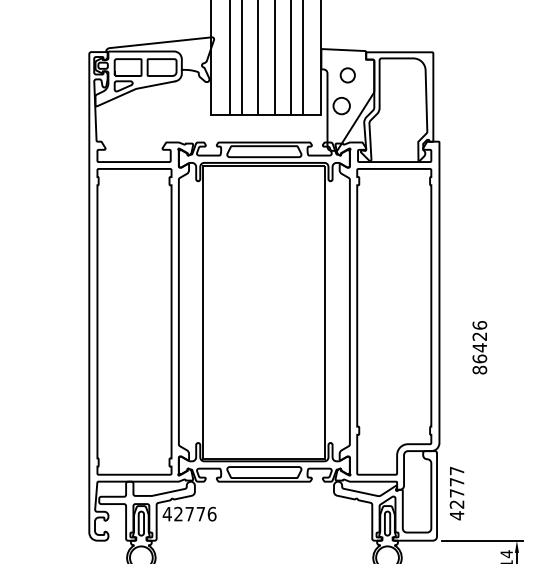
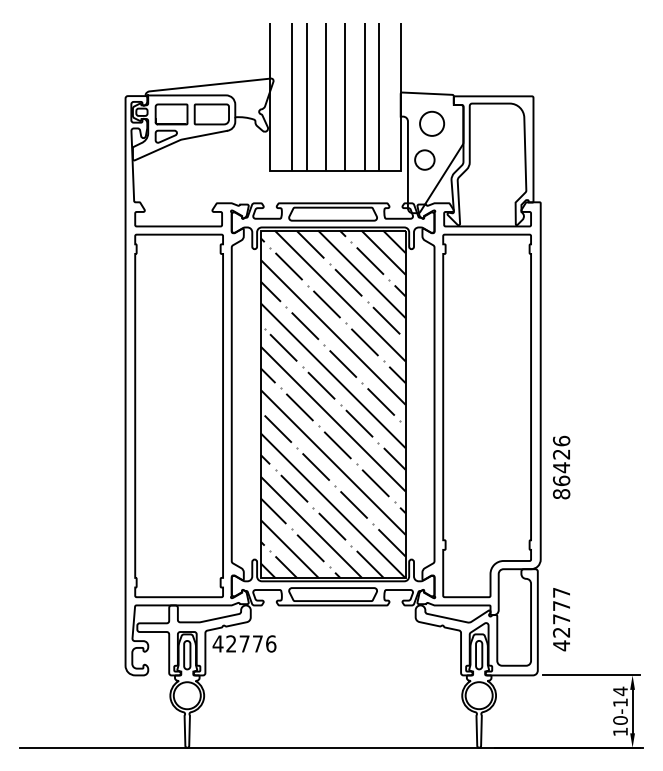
circle: (347, 75) -> (431, 123), size x1.43
hatch: (263, 312) -> (332, 404), added
text: (479, 347) -> (561, 467), moved

